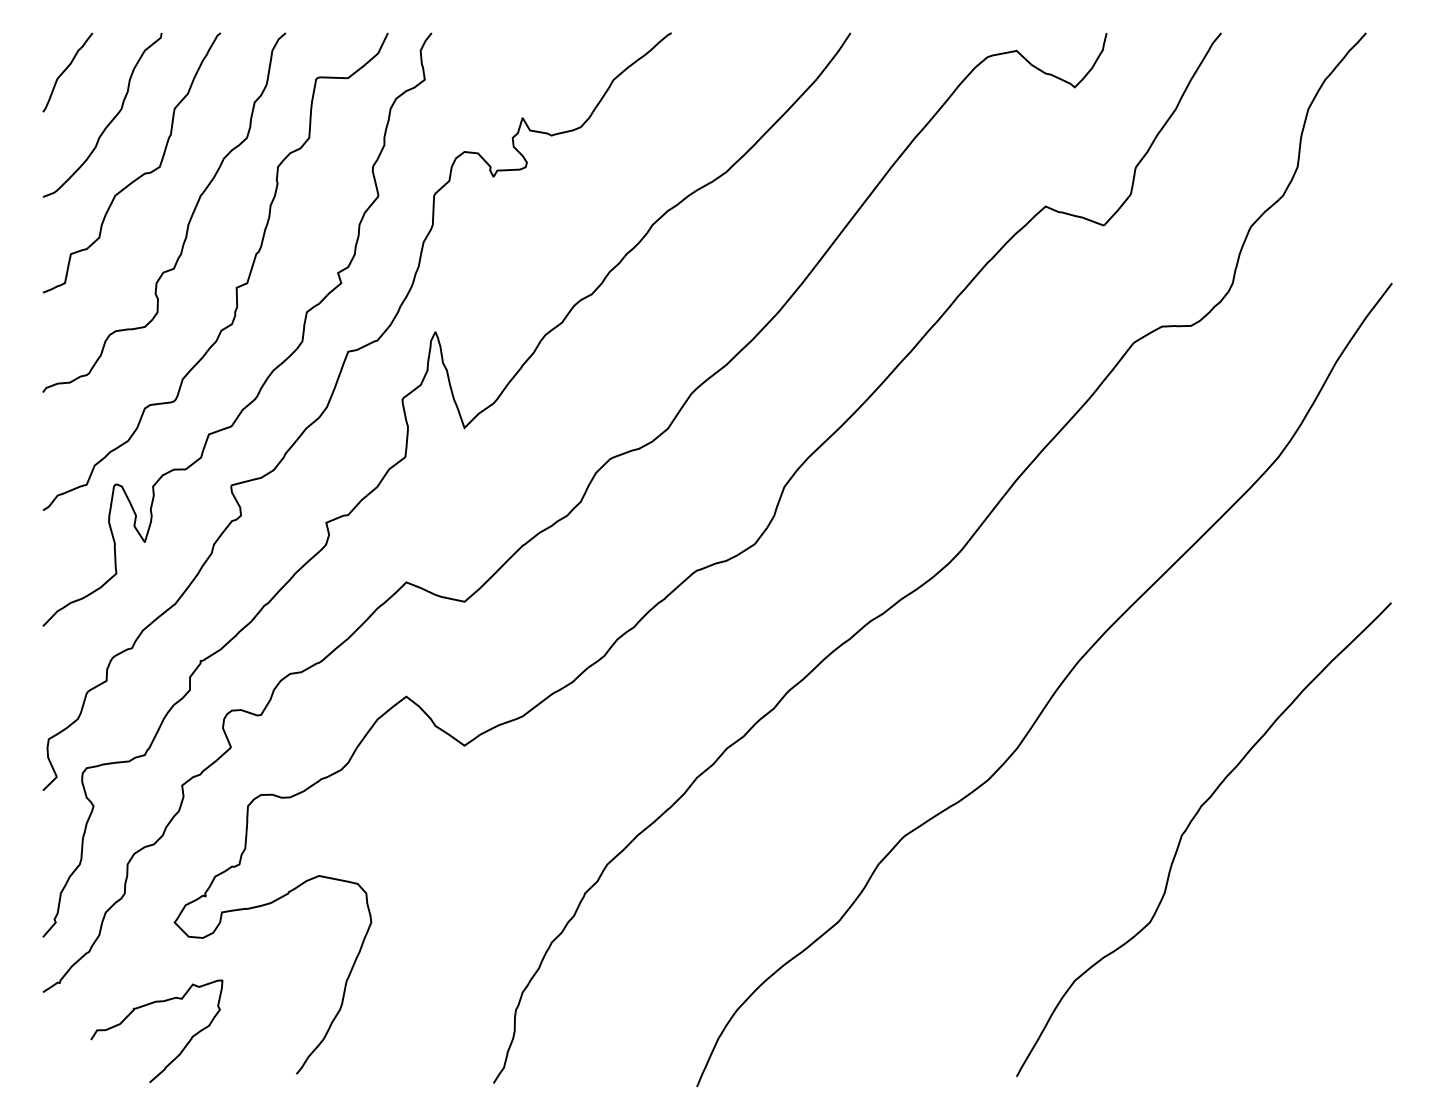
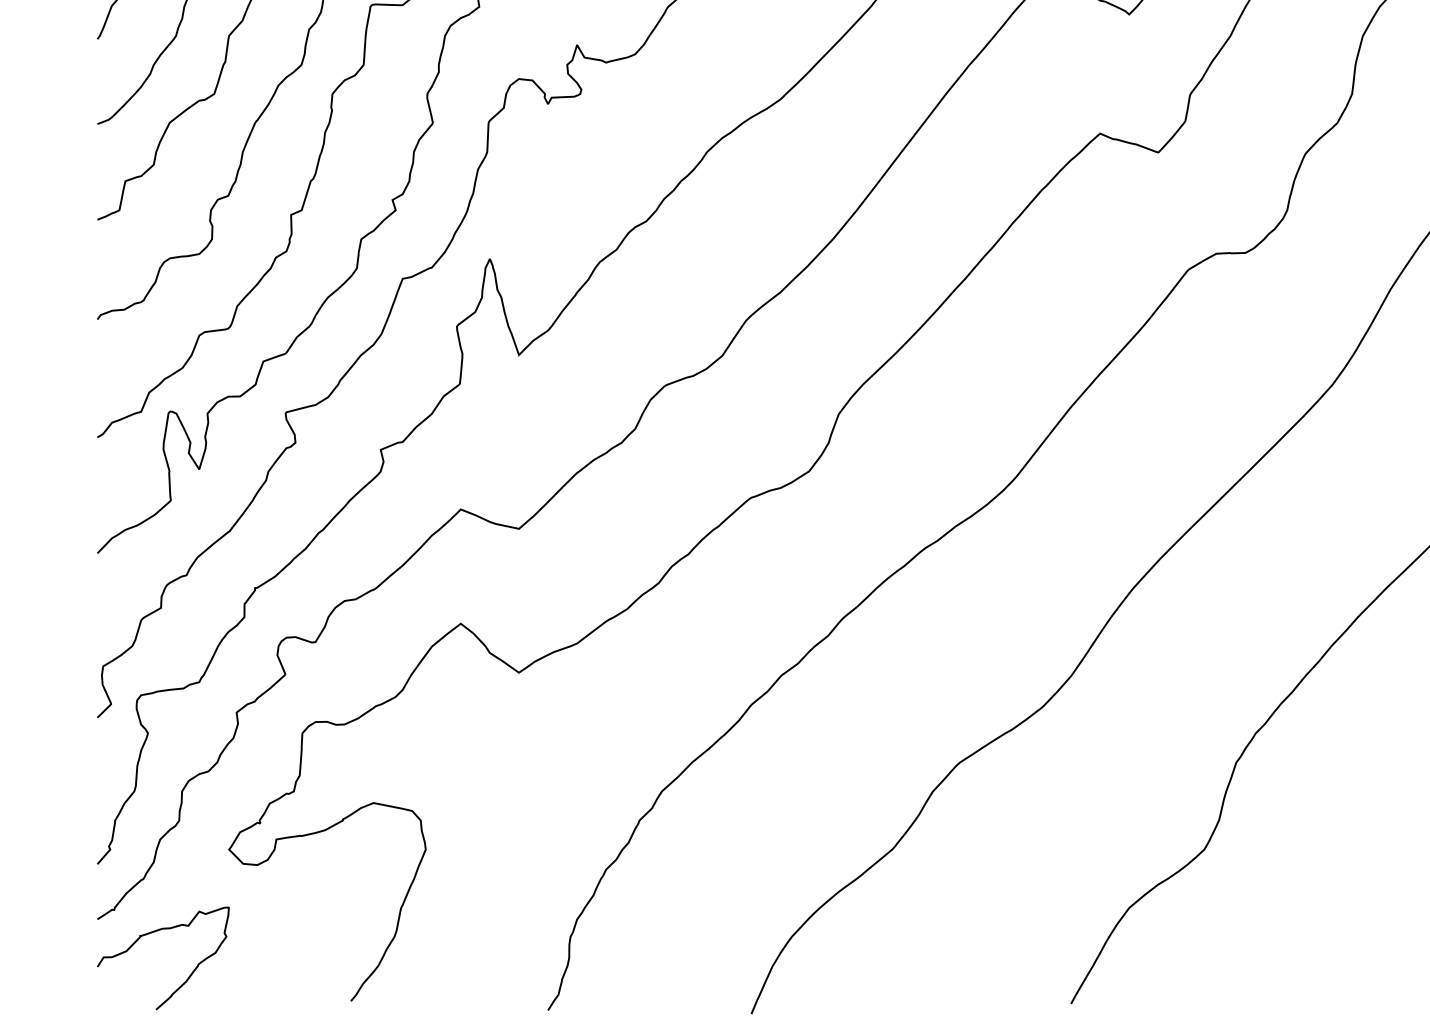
curve: (148, 1005) -> (154, 932), moved

